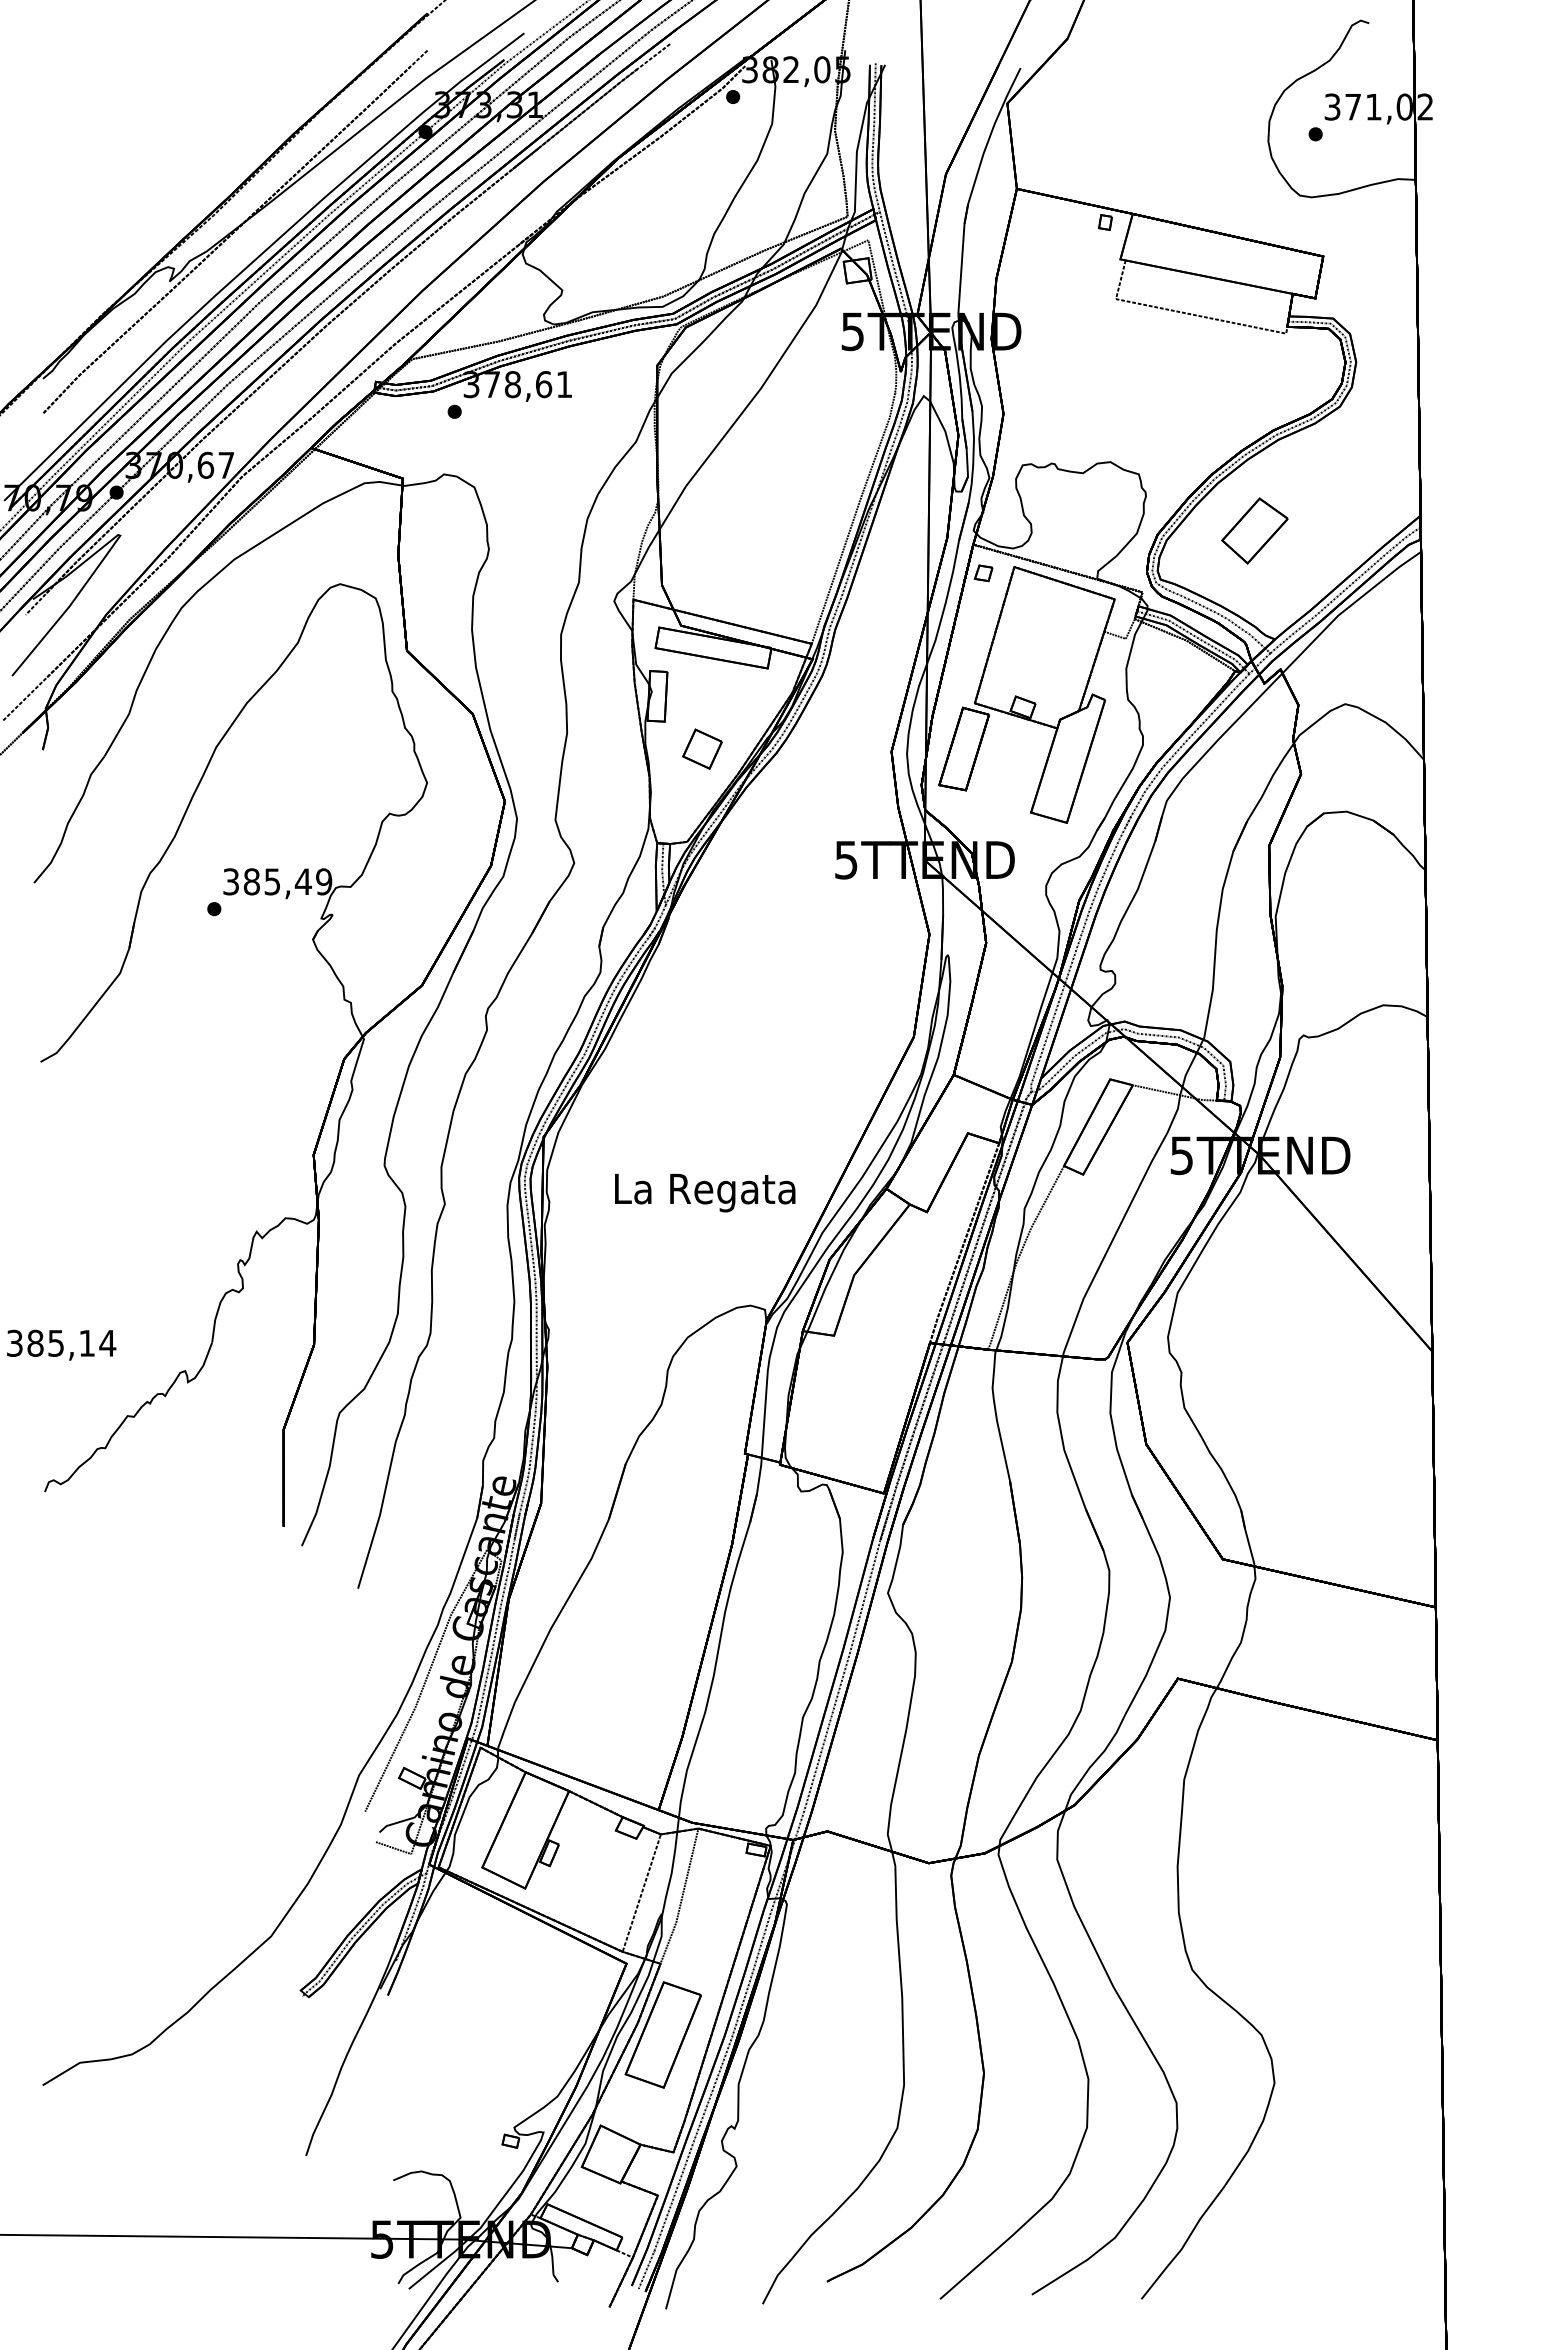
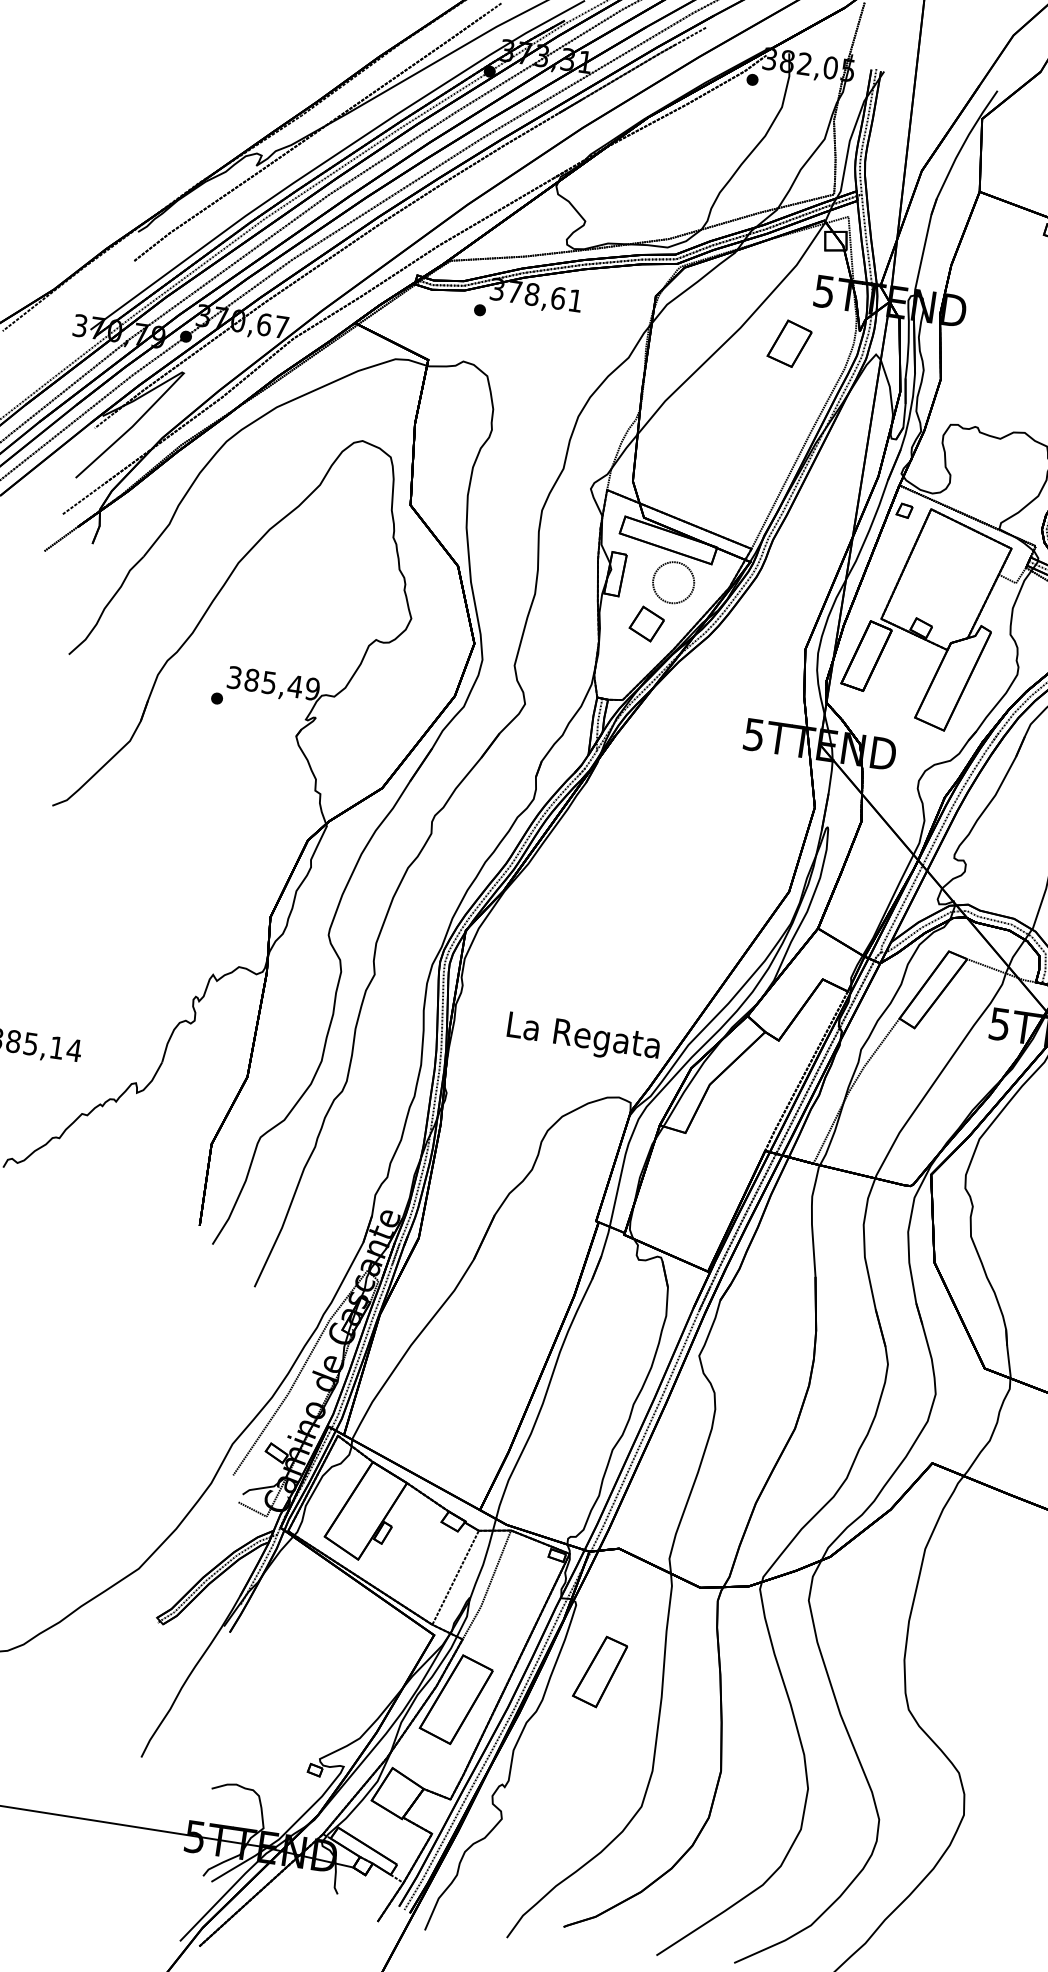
part: (820, 397) -> (789, 343), added
part: (708, 682) -> (660, 568), added
text: (705, 1192) -> (583, 1038), moved
part: (825, 1977) -> (599, 1671), added

